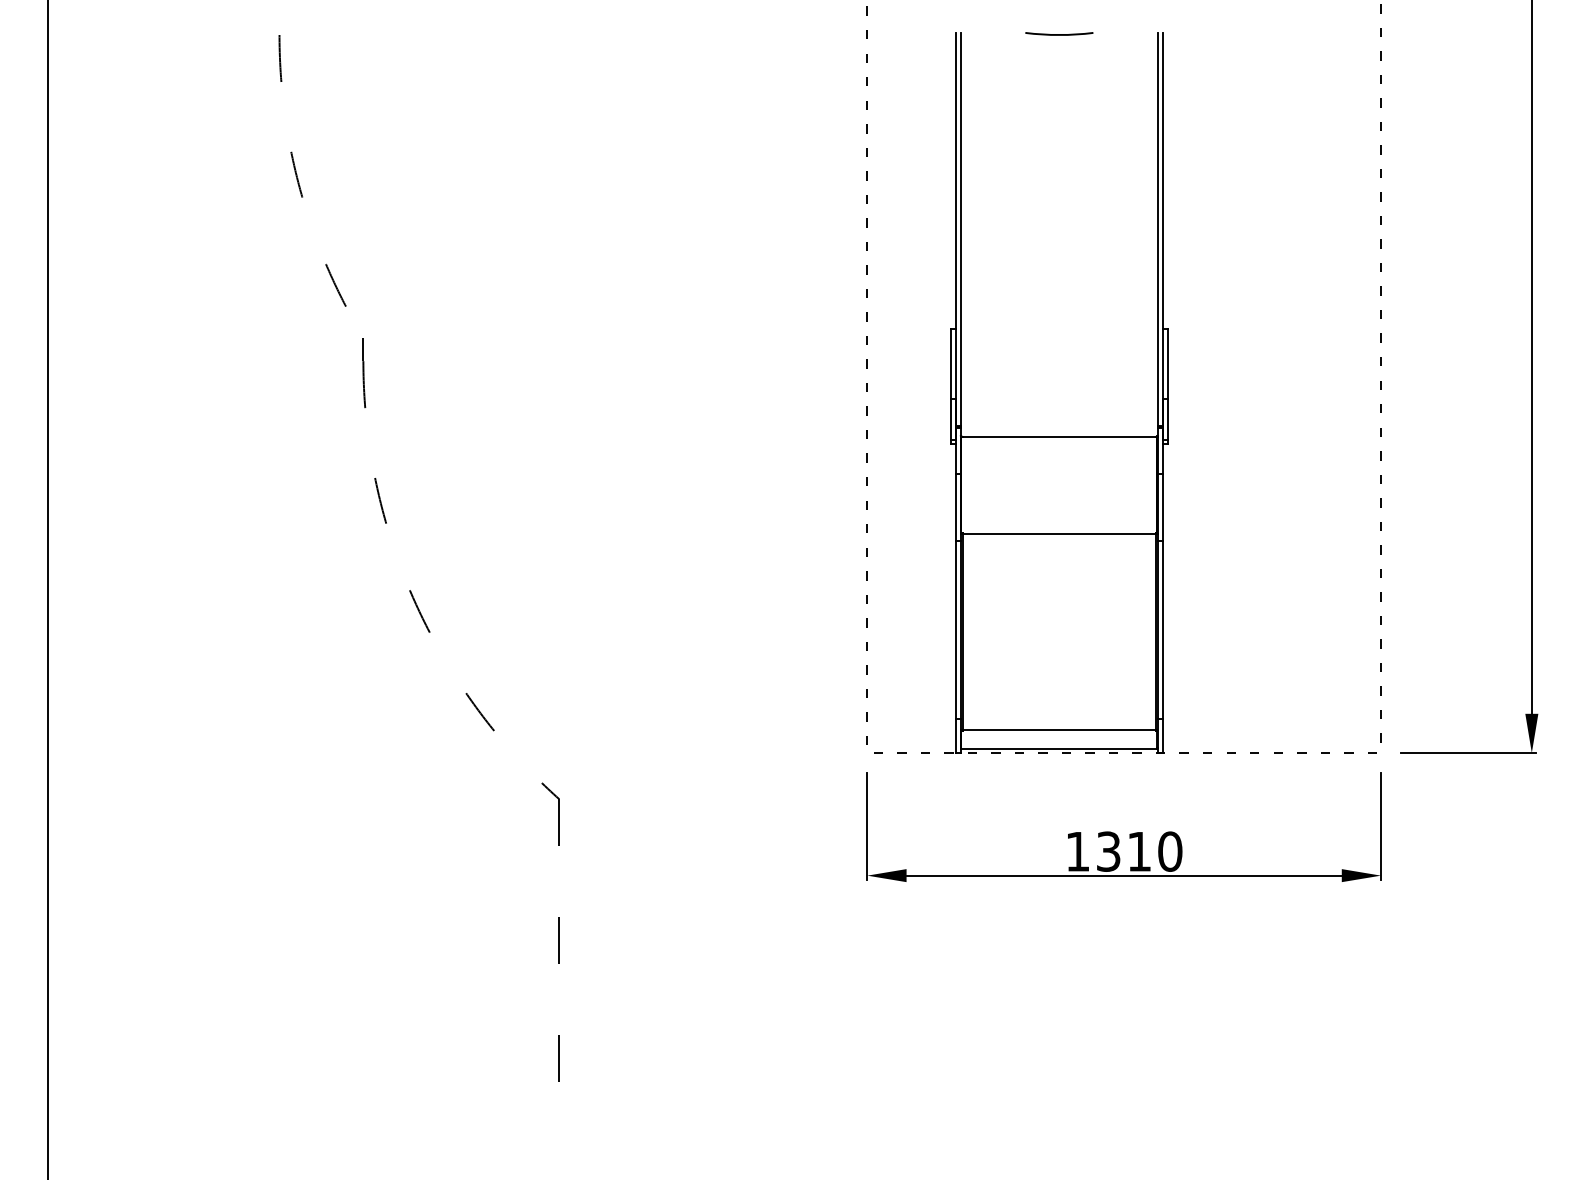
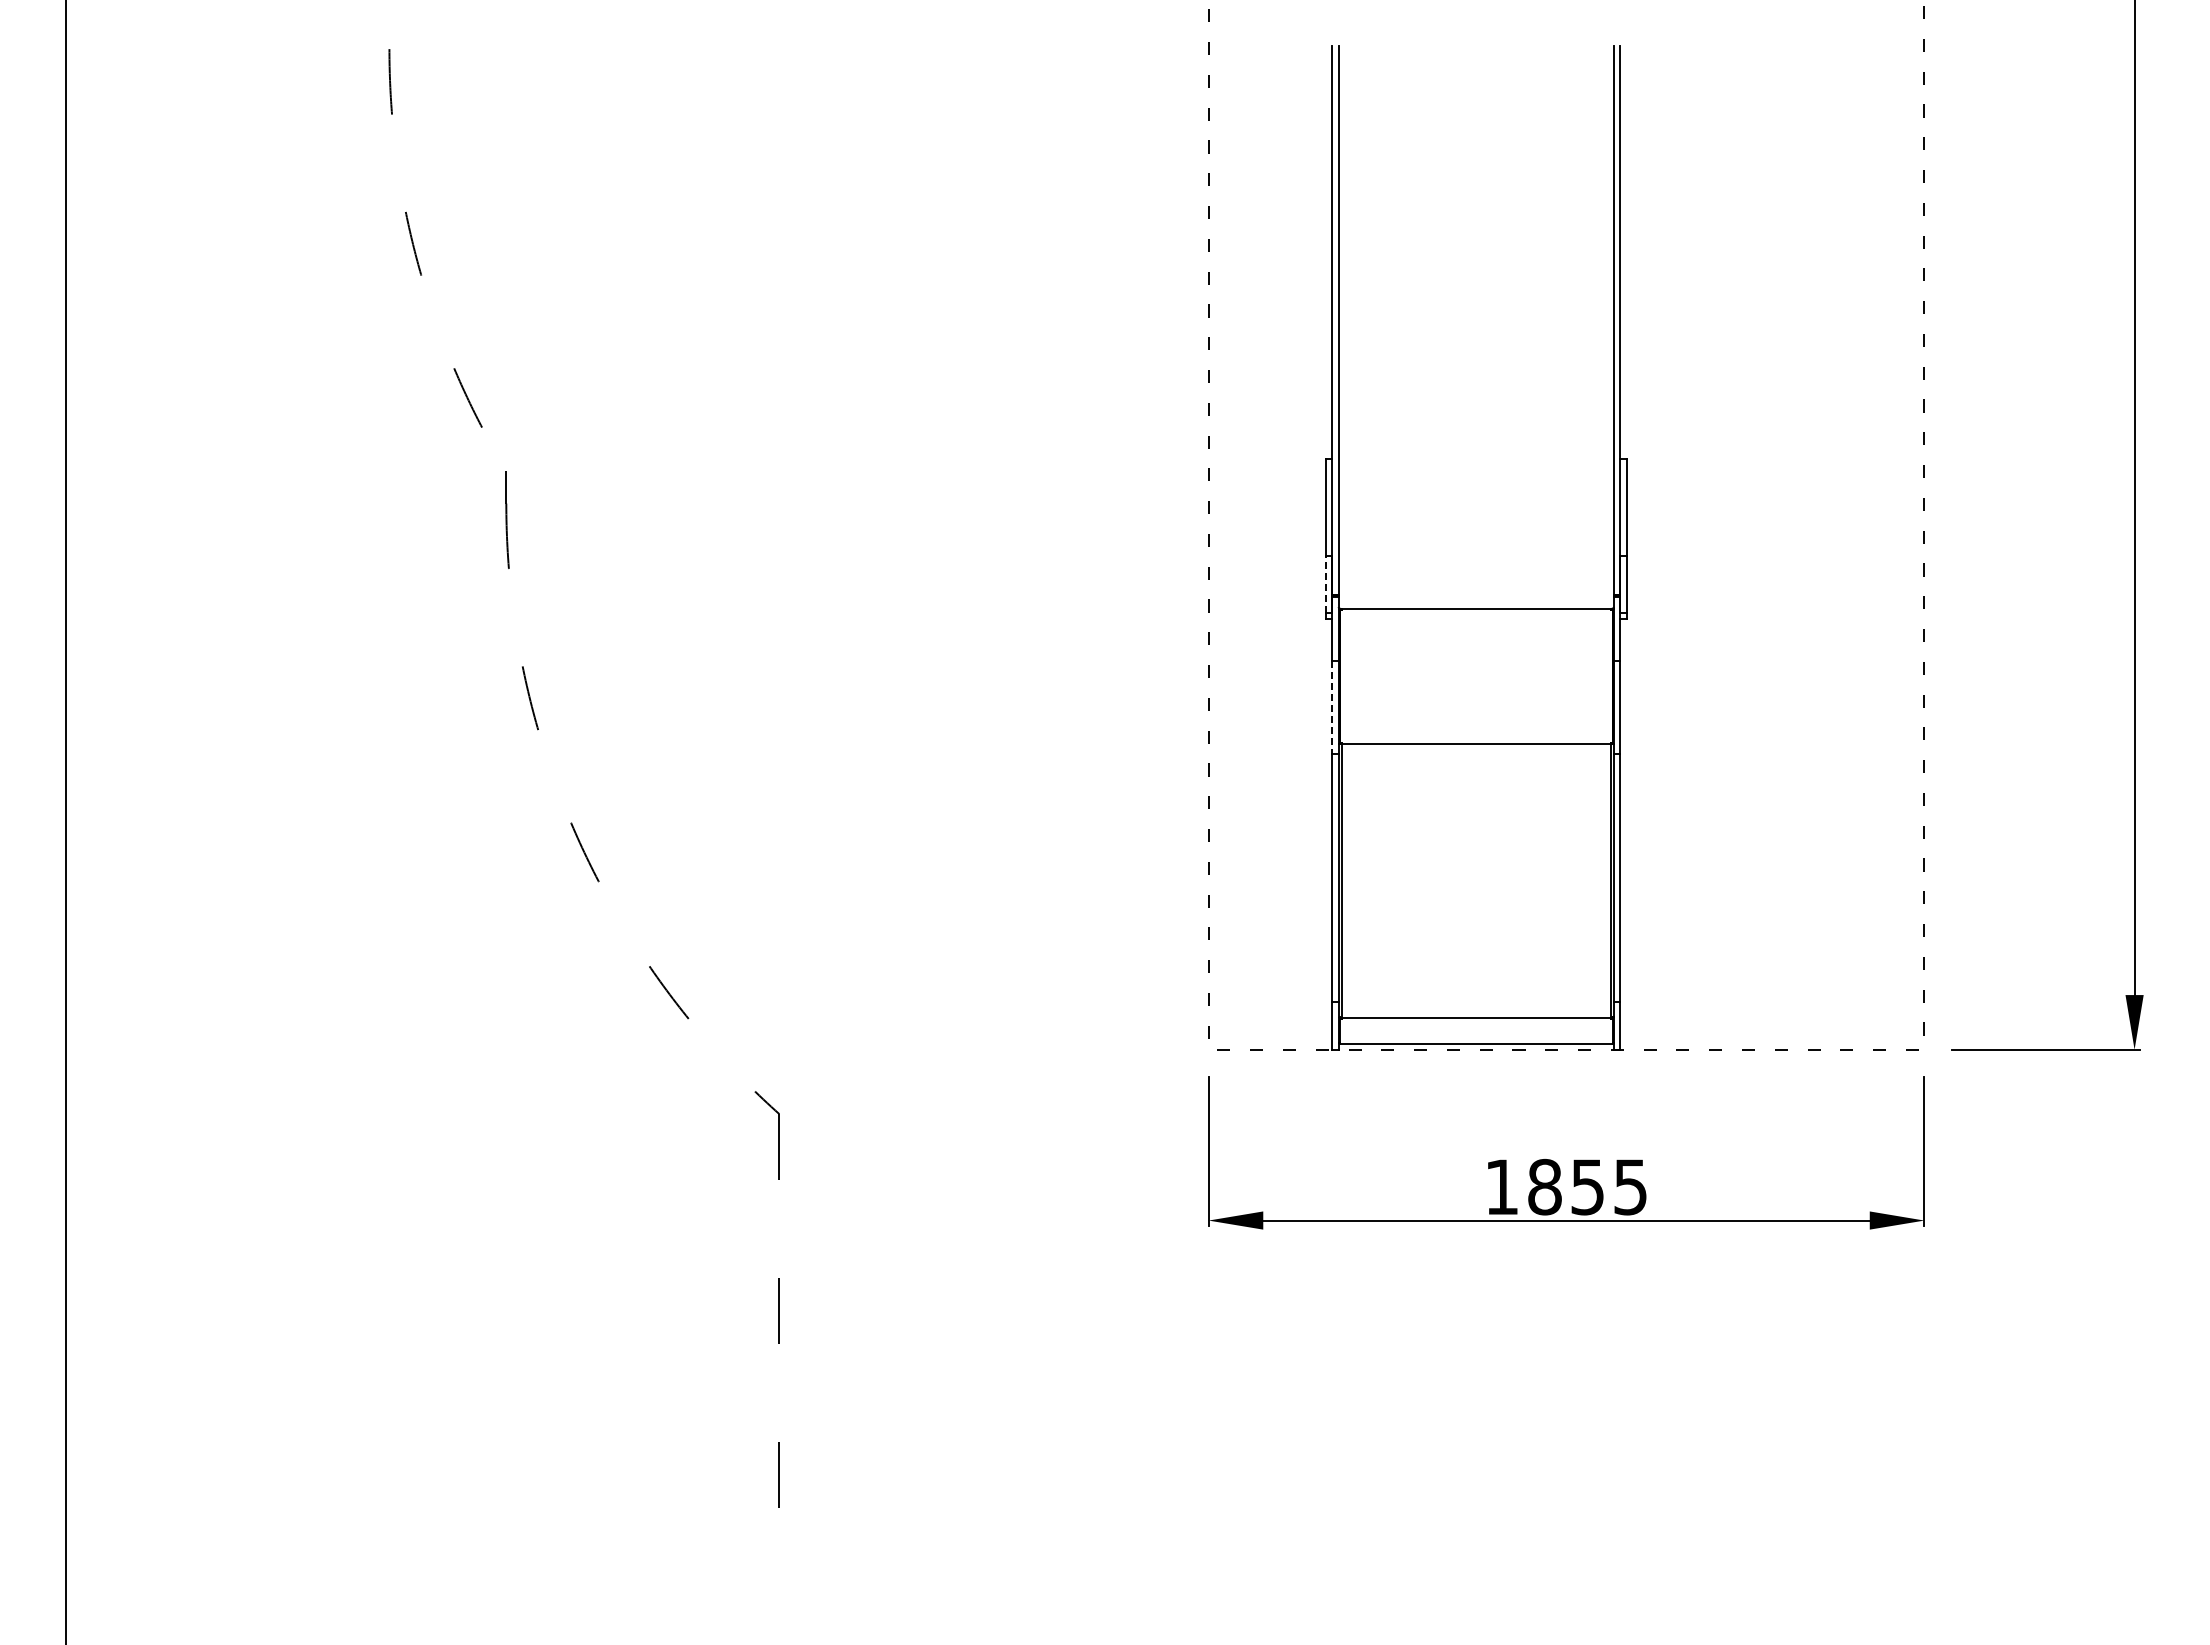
arc: (1058, 34) -> (1475, 48), removed
line: (951, 419) -> (1325, 584), solid -> dashed
line: (956, 507) -> (1332, 707), solid -> dashed
text: (1139, 851) -> (1587, 1186), 1310 -> 1855

